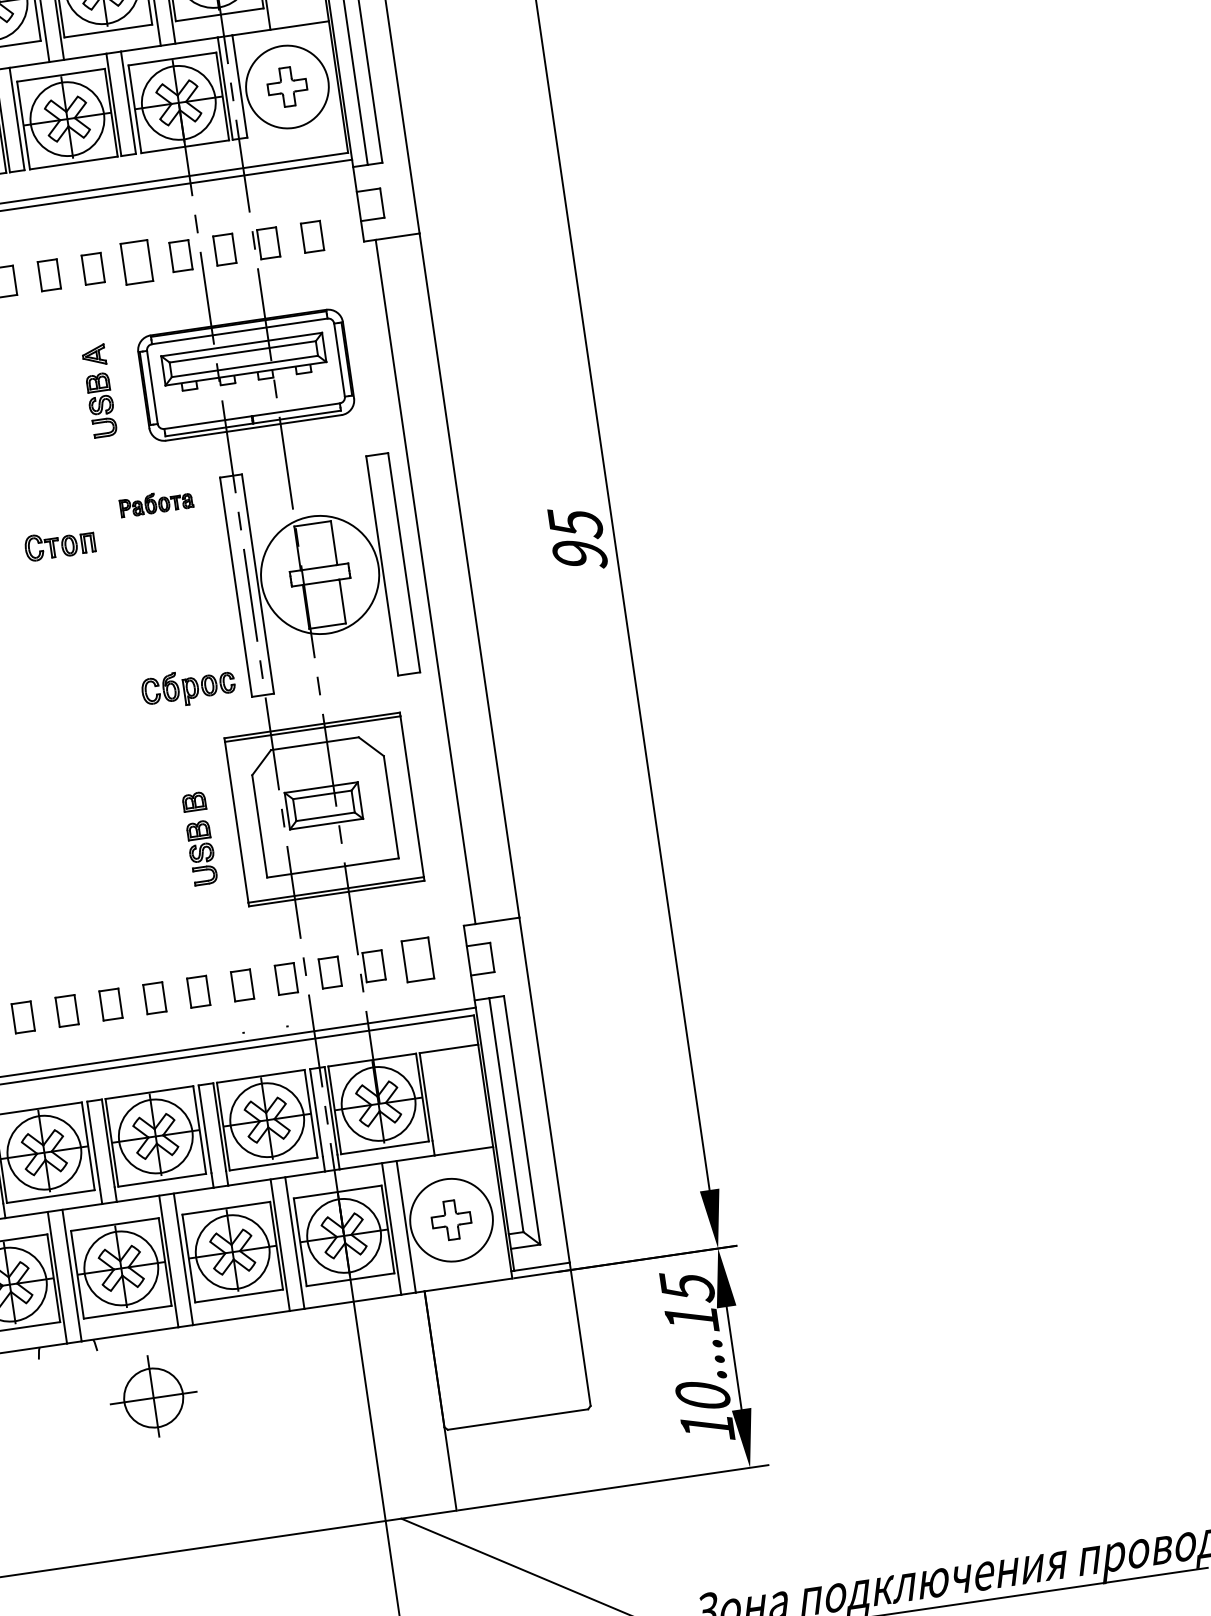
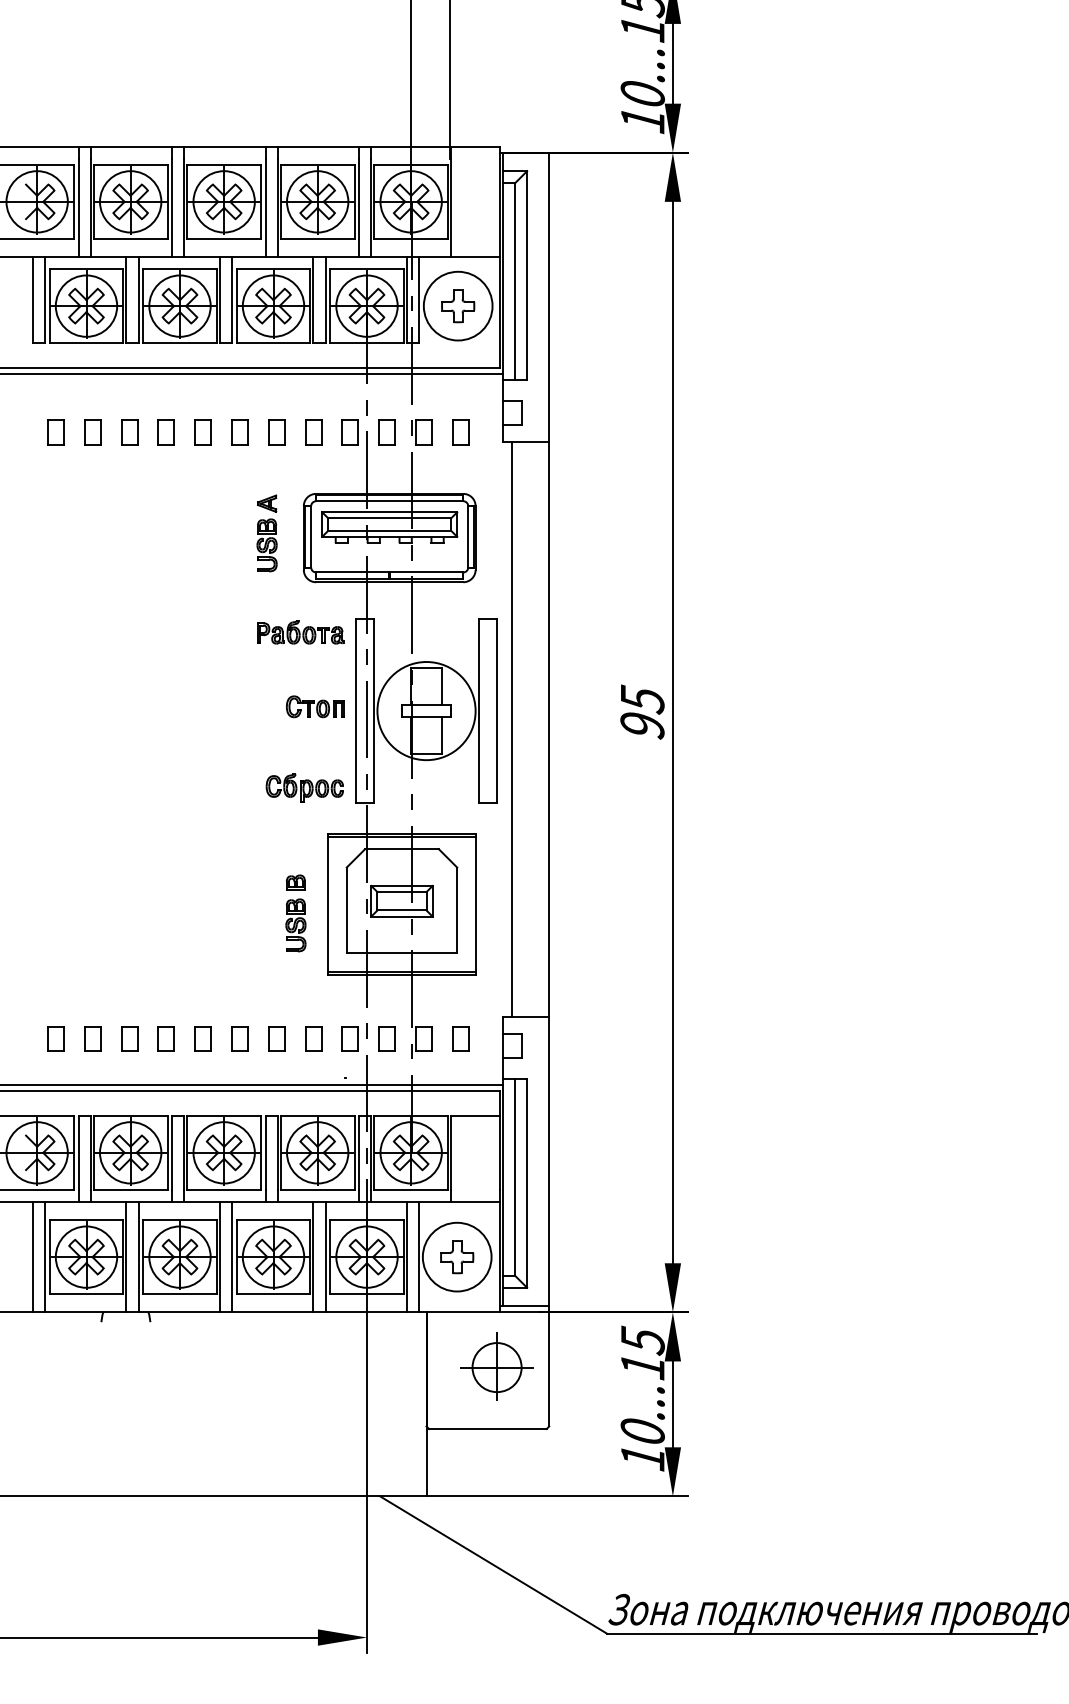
part: (137, 262) -> (313, 432), size x0.71
part: (156, 503) -> (300, 632), size x1.43
part: (60, 544) -> (315, 706), moved
part: (417, 959) -> (460, 1038), size x0.71
part: (152, 1396) -> (496, 1366), moved

